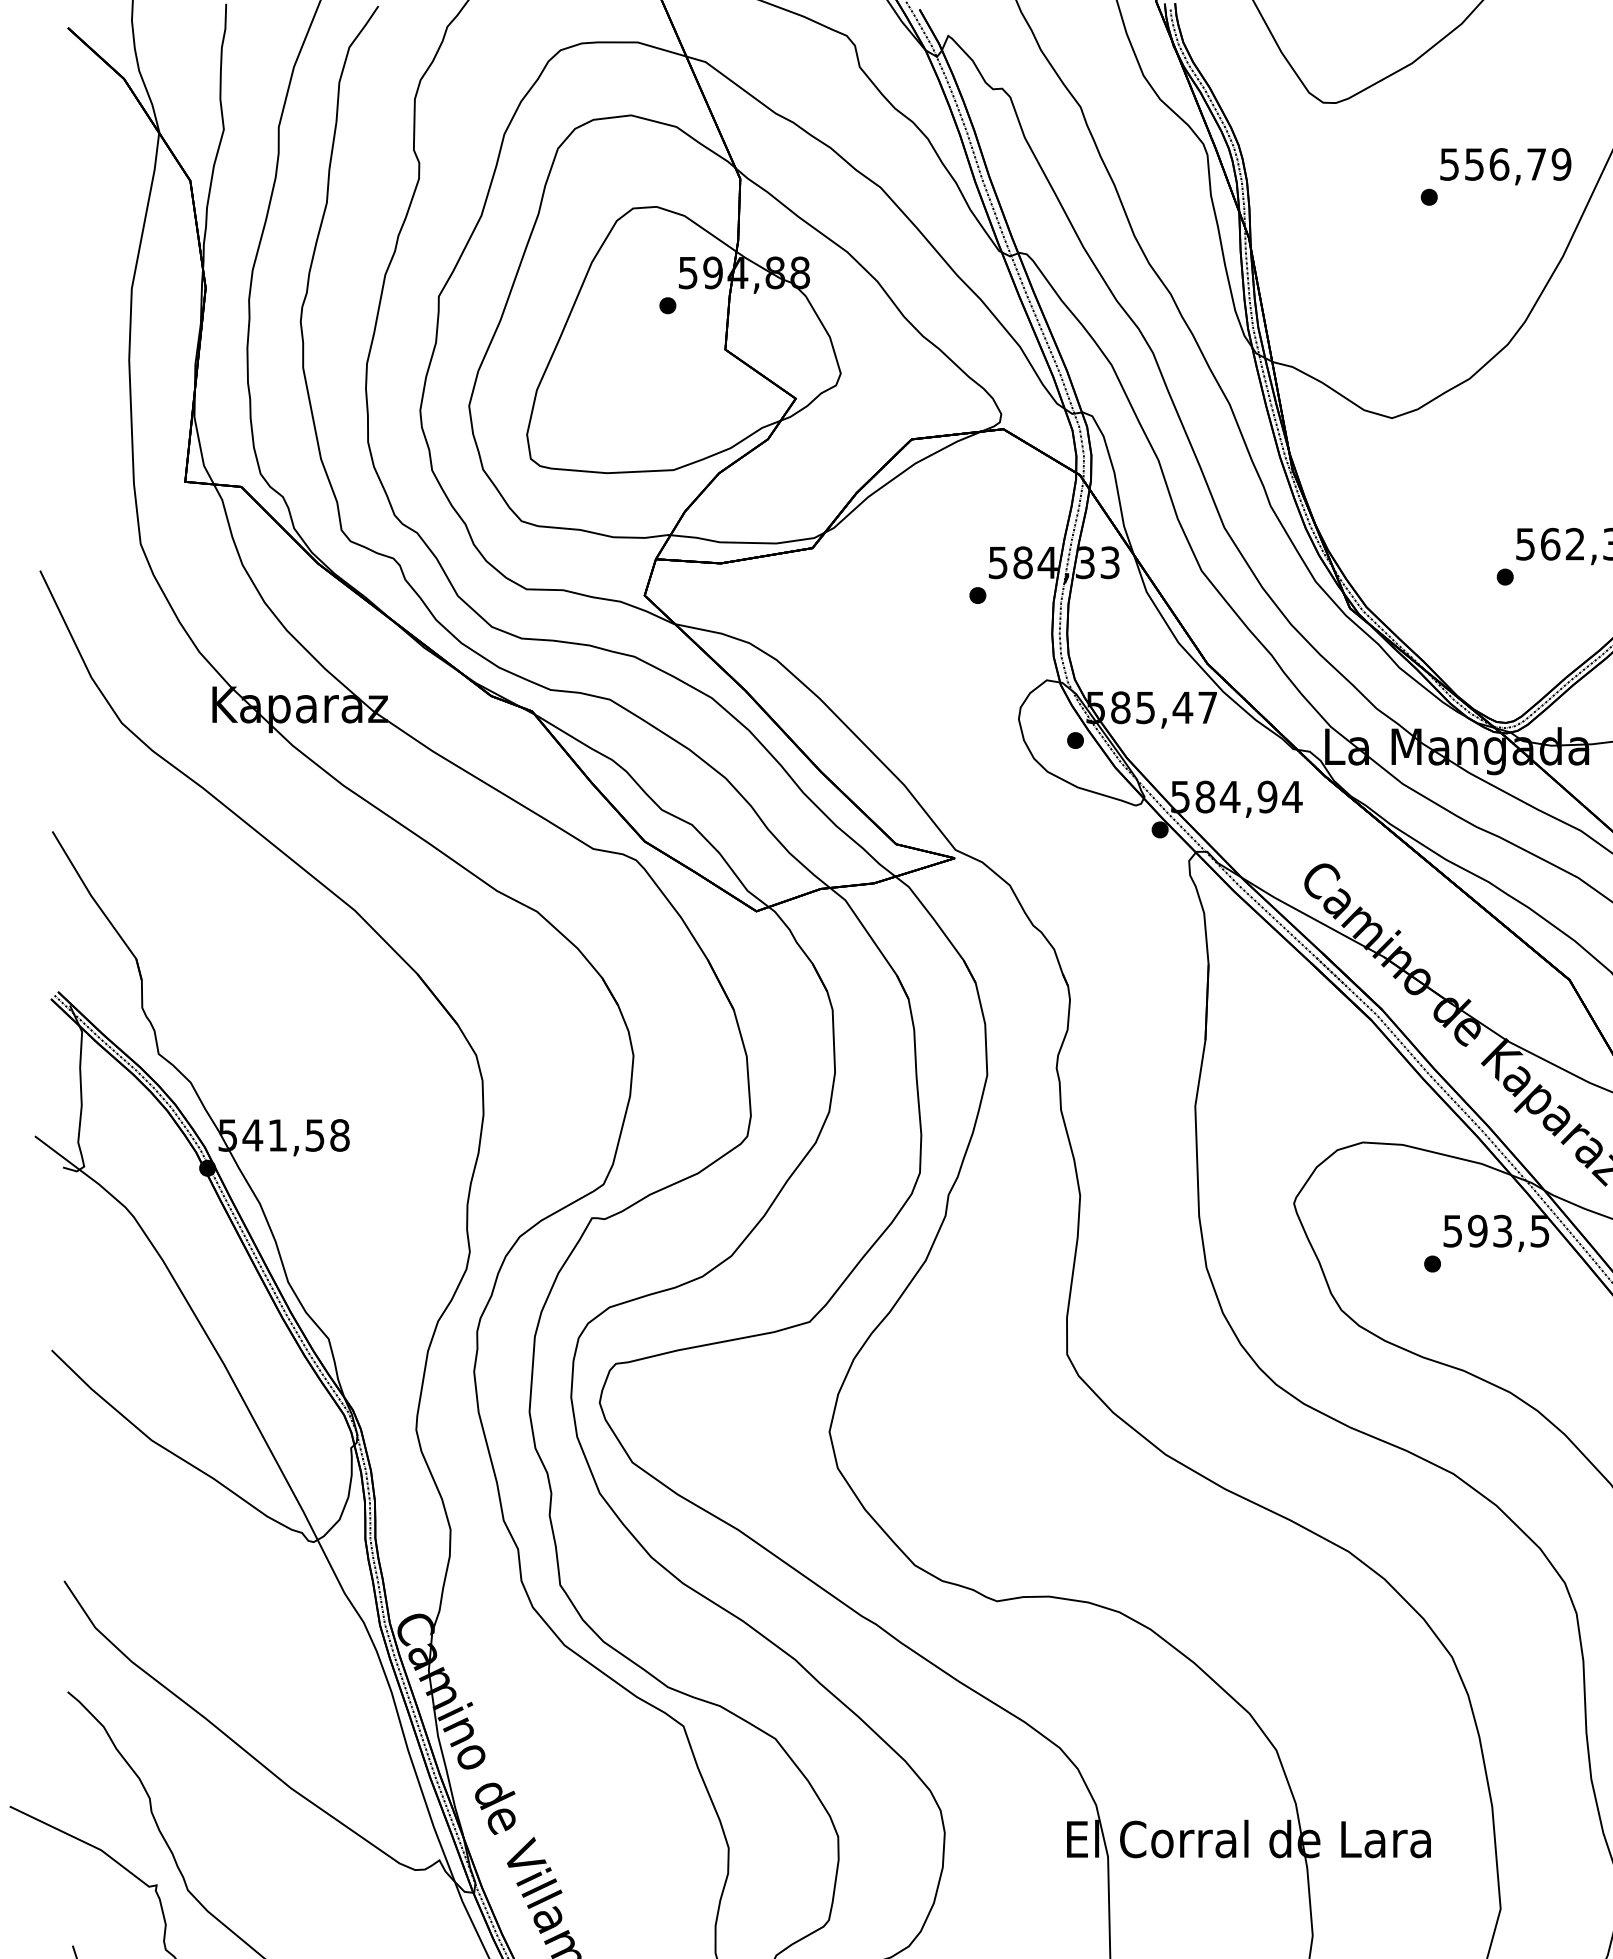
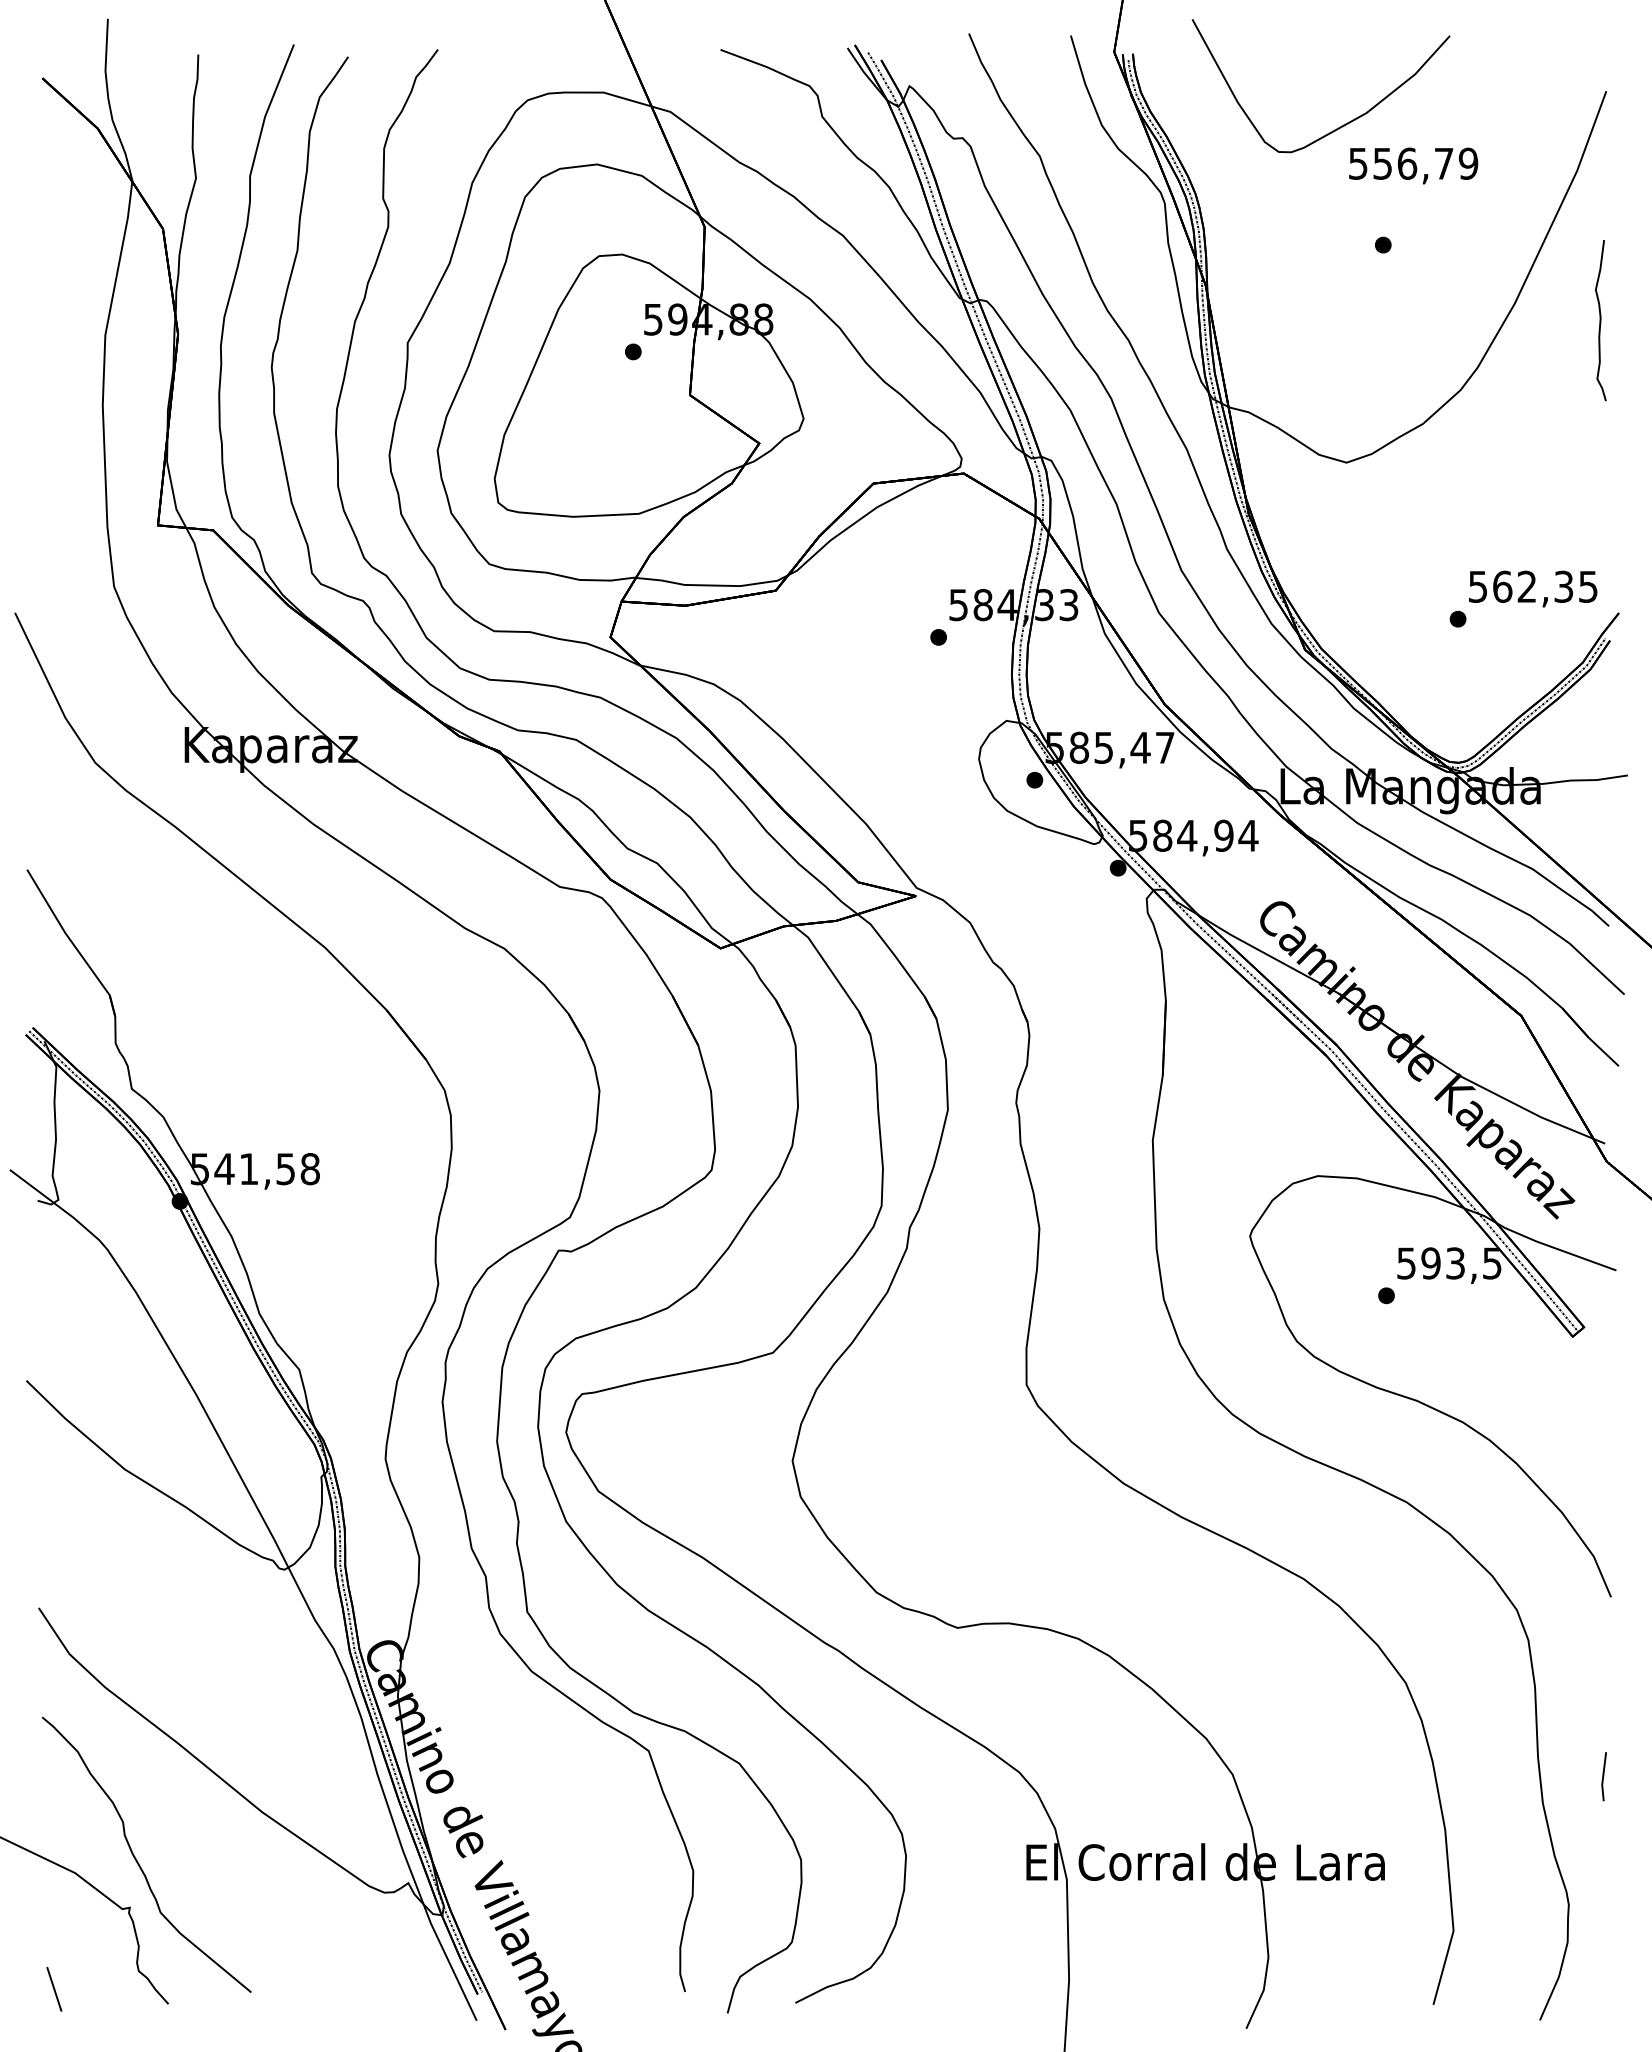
text: (1505, 166) -> (1413, 165), moved

